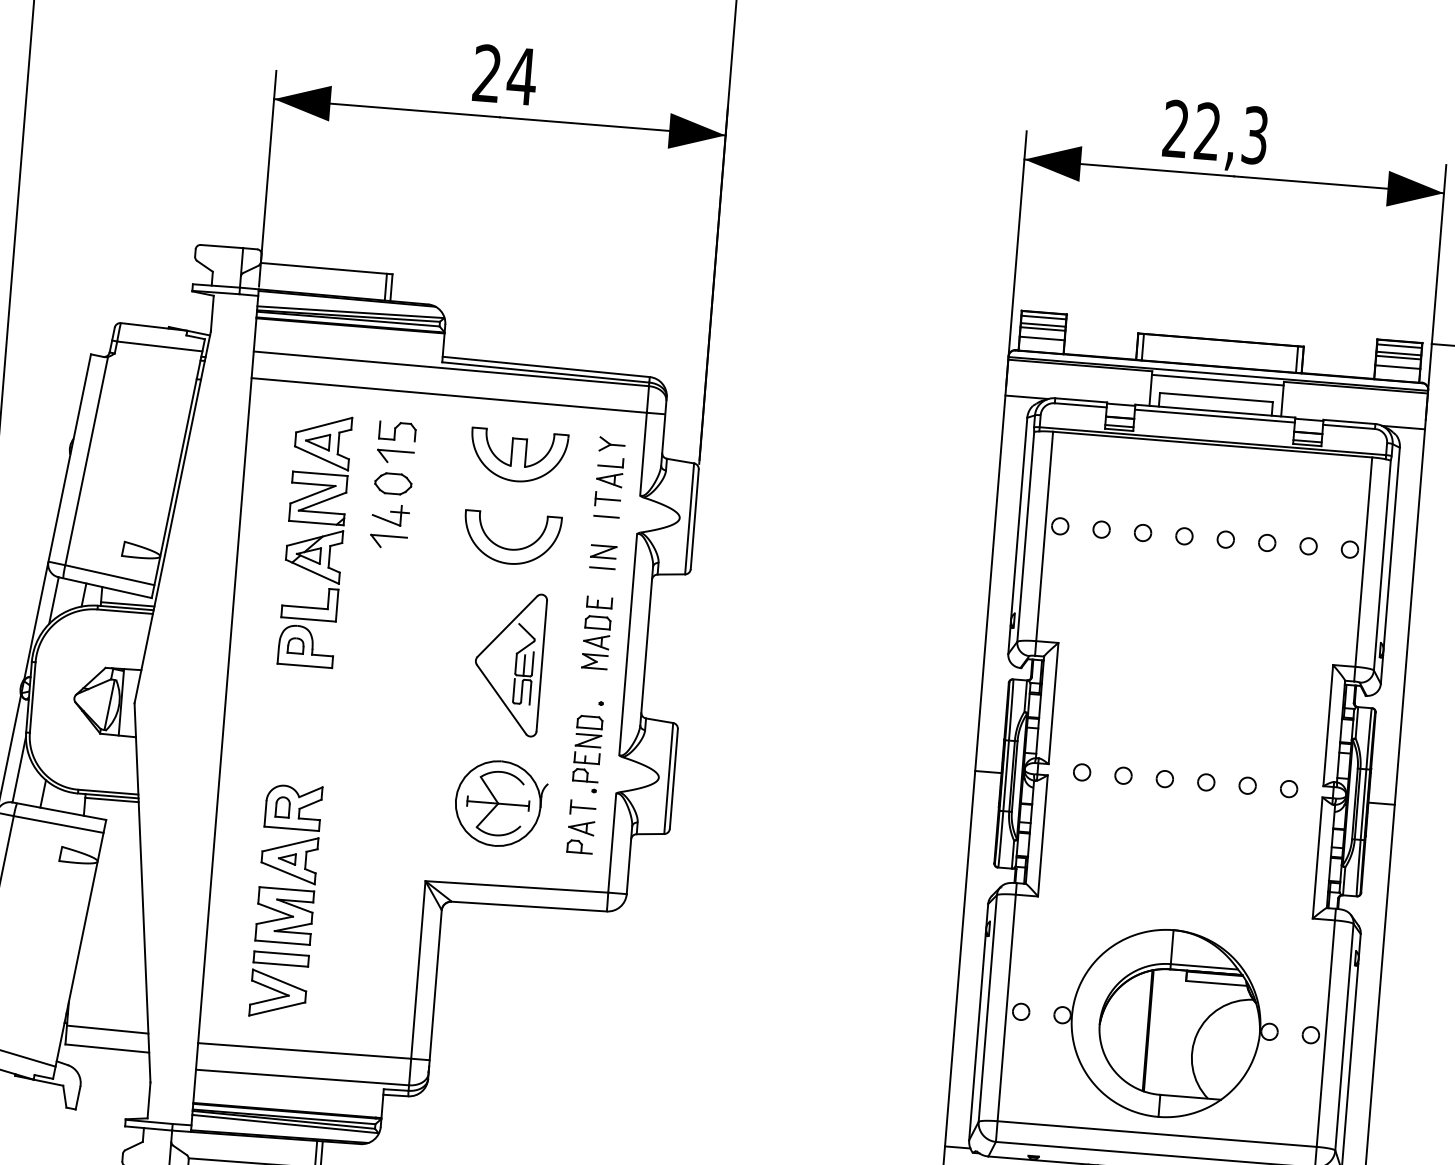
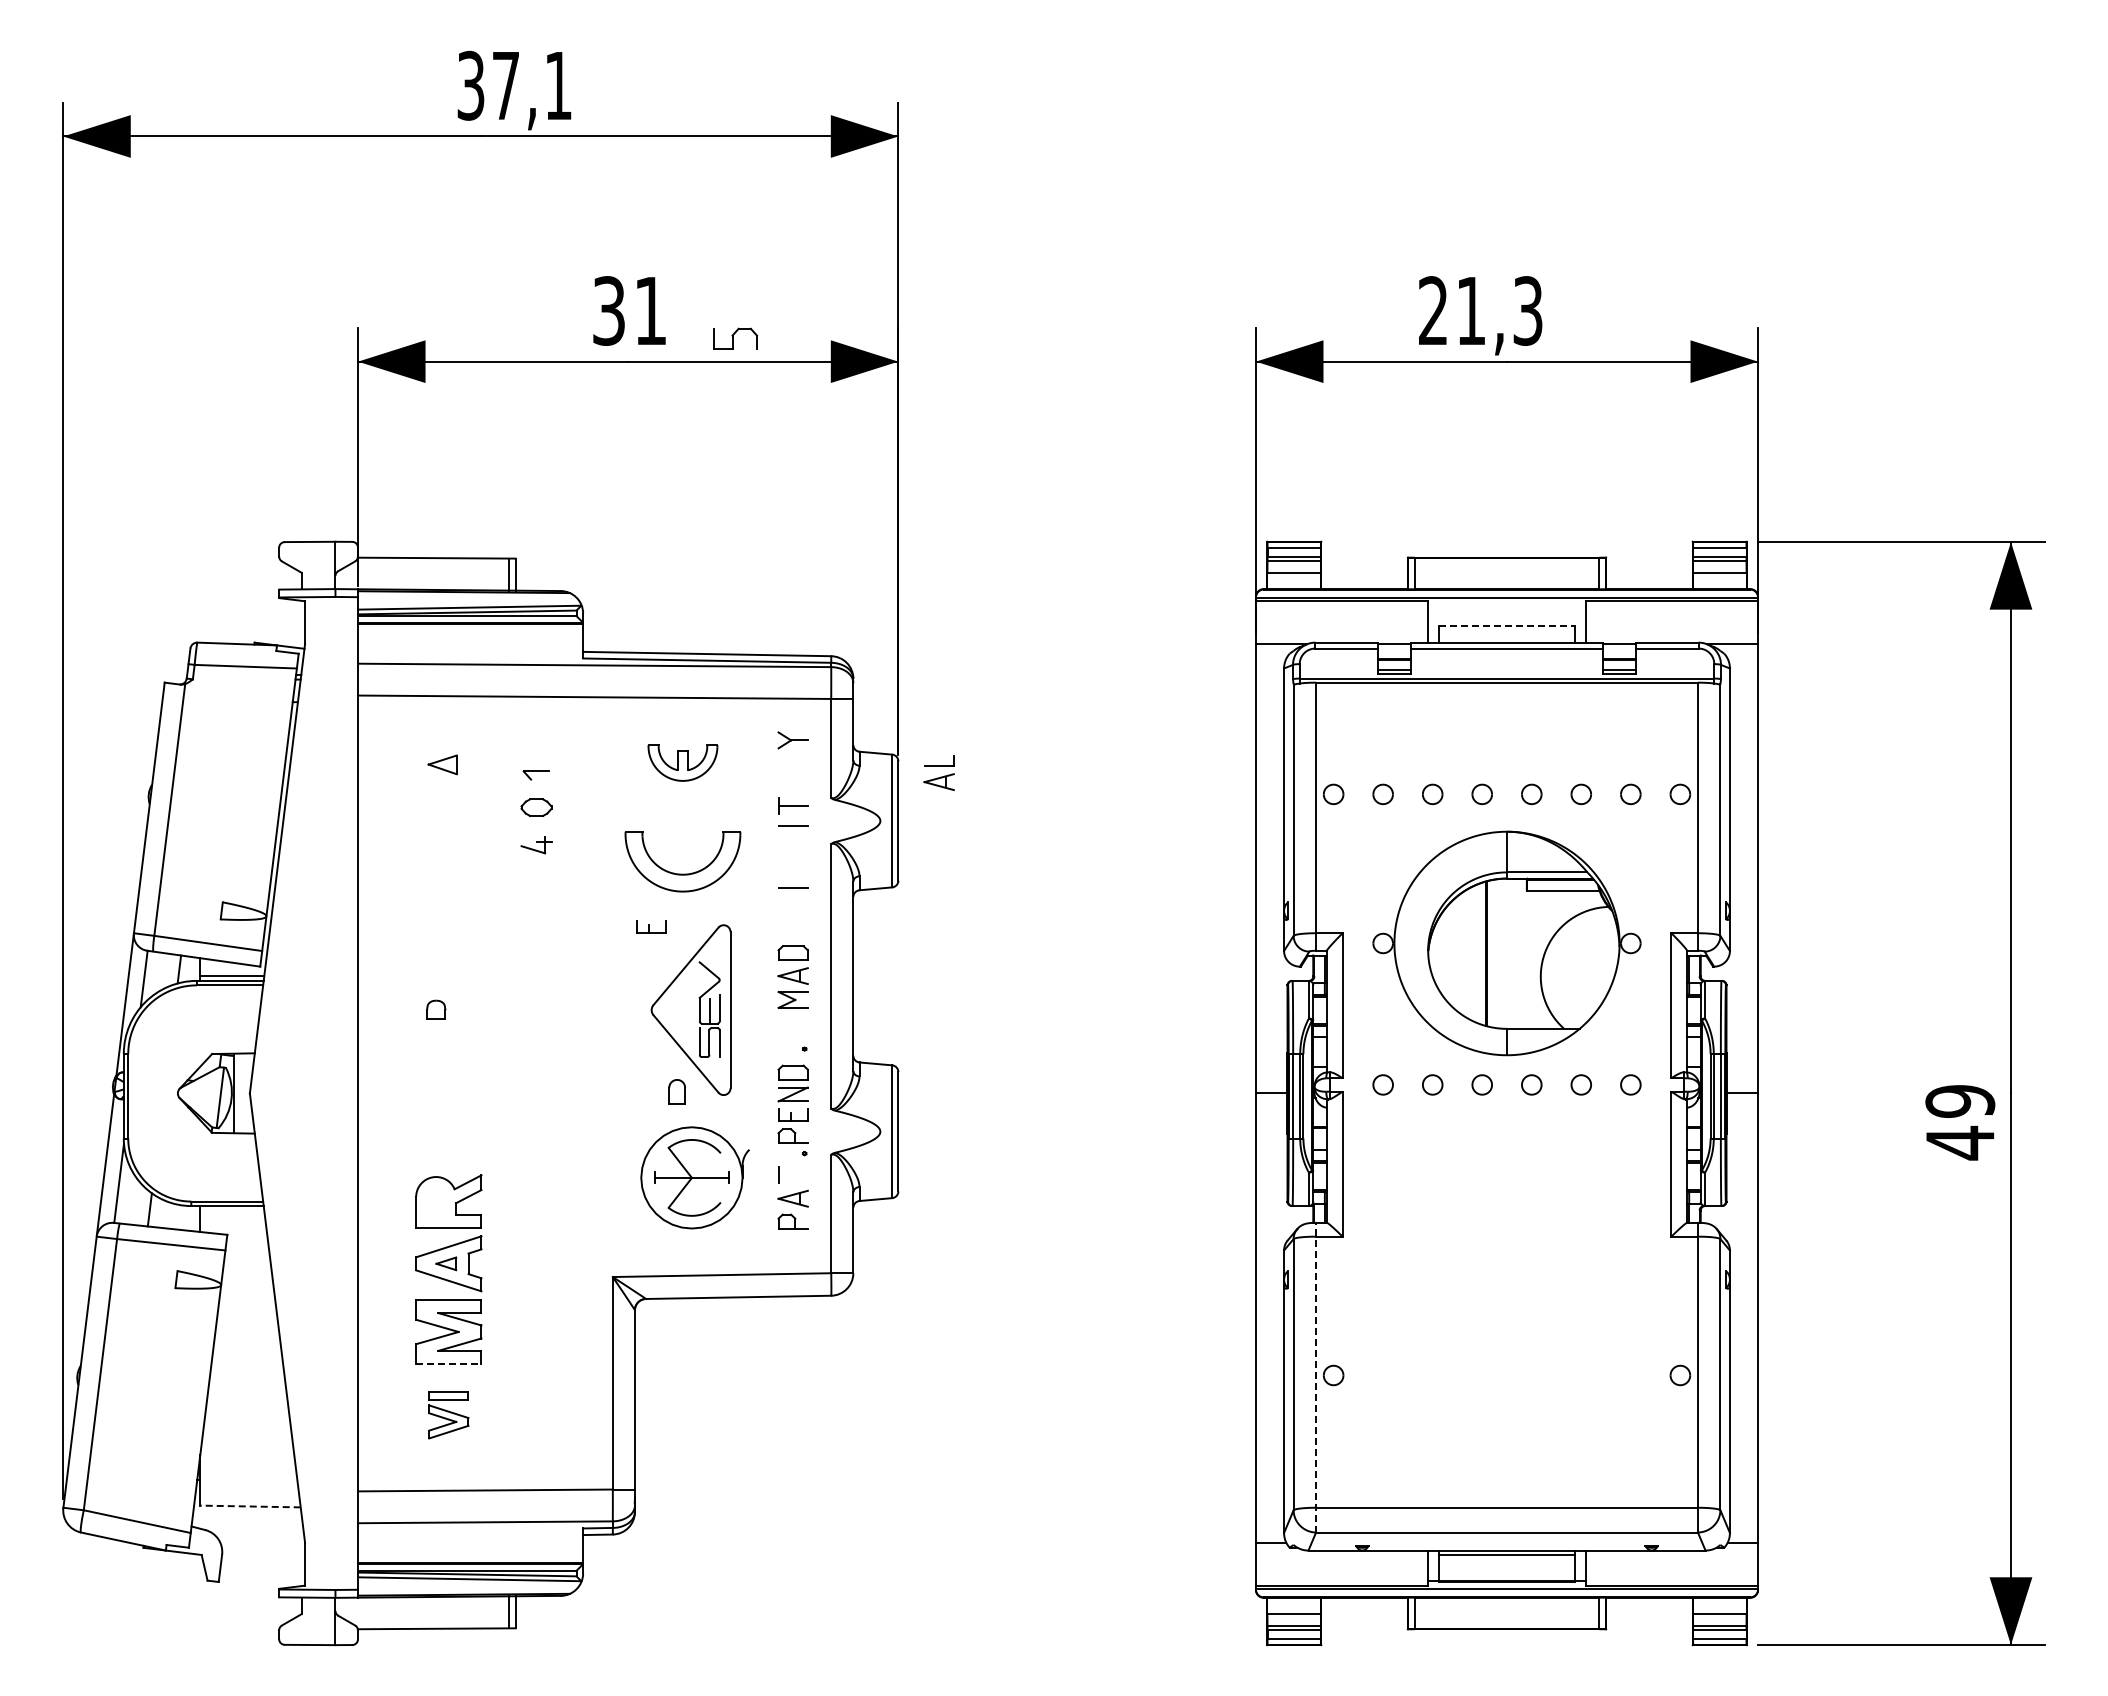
text: (505, 74) -> (630, 310), 24 -> 31
text: (1207, 131) -> (1470, 310), 22,3 -> 21,3
line: (1217, 380) -> (1506, 605), removed
line: (1216, 397) -> (1507, 626), solid -> dashed
part: (397, 431) -> (735, 338), moved
part: (518, 455) -> (682, 762), size x0.6
part: (395, 456) -> (536, 775), size x0.6
part: (609, 471) -> (938, 772), moved
part: (393, 483) -> (536, 807), size x0.7
part: (390, 514) -> (536, 844), size x0.7
part: (389, 536) -> (536, 870), removed
part: (314, 540) -> (448, 882), removed
part: (603, 551) -> (792, 868), removed
part: (599, 602) -> (651, 926), moved
line: (112, 799) -> (232, 1210), removed
part: (282, 806) -> (676, 1091), moved
line: (582, 807) -> (792, 1174), removed
line: (282, 942) -> (448, 1363), solid -> dashed
part: (278, 985) -> (448, 1415), size x0.6
line: (1006, 1012) -> (1316, 1377), solid -> dashed
part: (1165, 1023) -> (1506, 943), moved
line: (107, 1029) -> (248, 1483), removed
line: (107, 1048) -> (250, 1506), solid -> dashed

